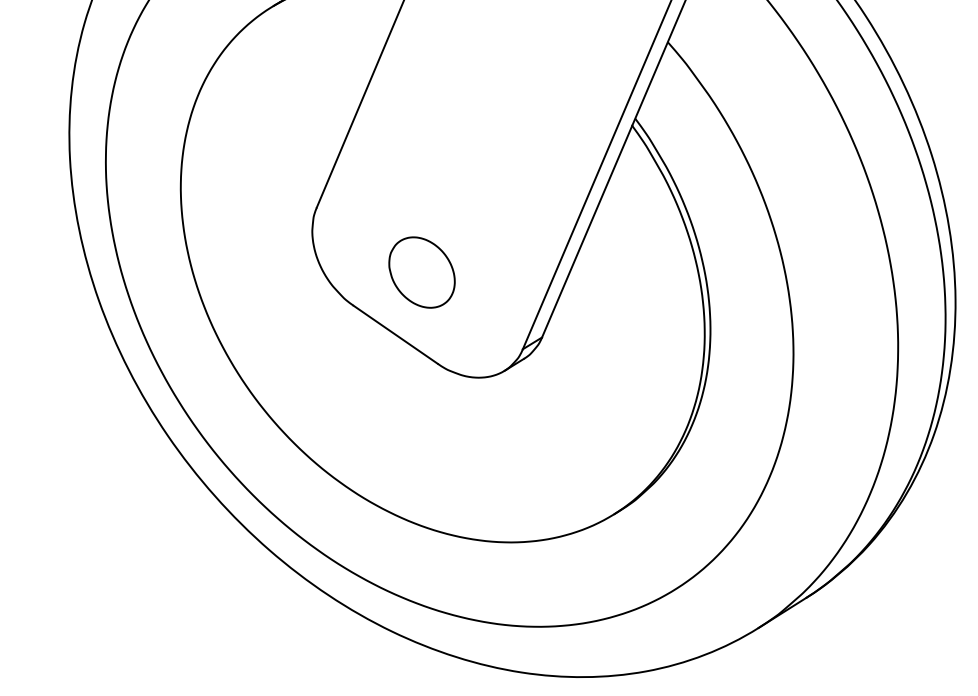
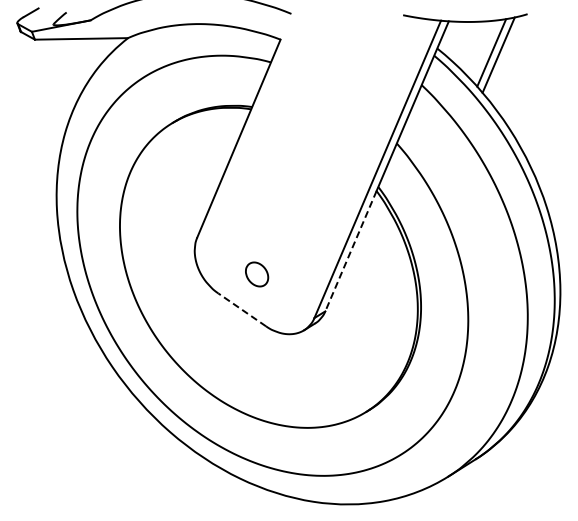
line: (586, 232) -> (350, 251), solid -> dashed
part: (420, 272) -> (256, 274), size x0.6
line: (394, 334) -> (241, 309), solid -> dashed

